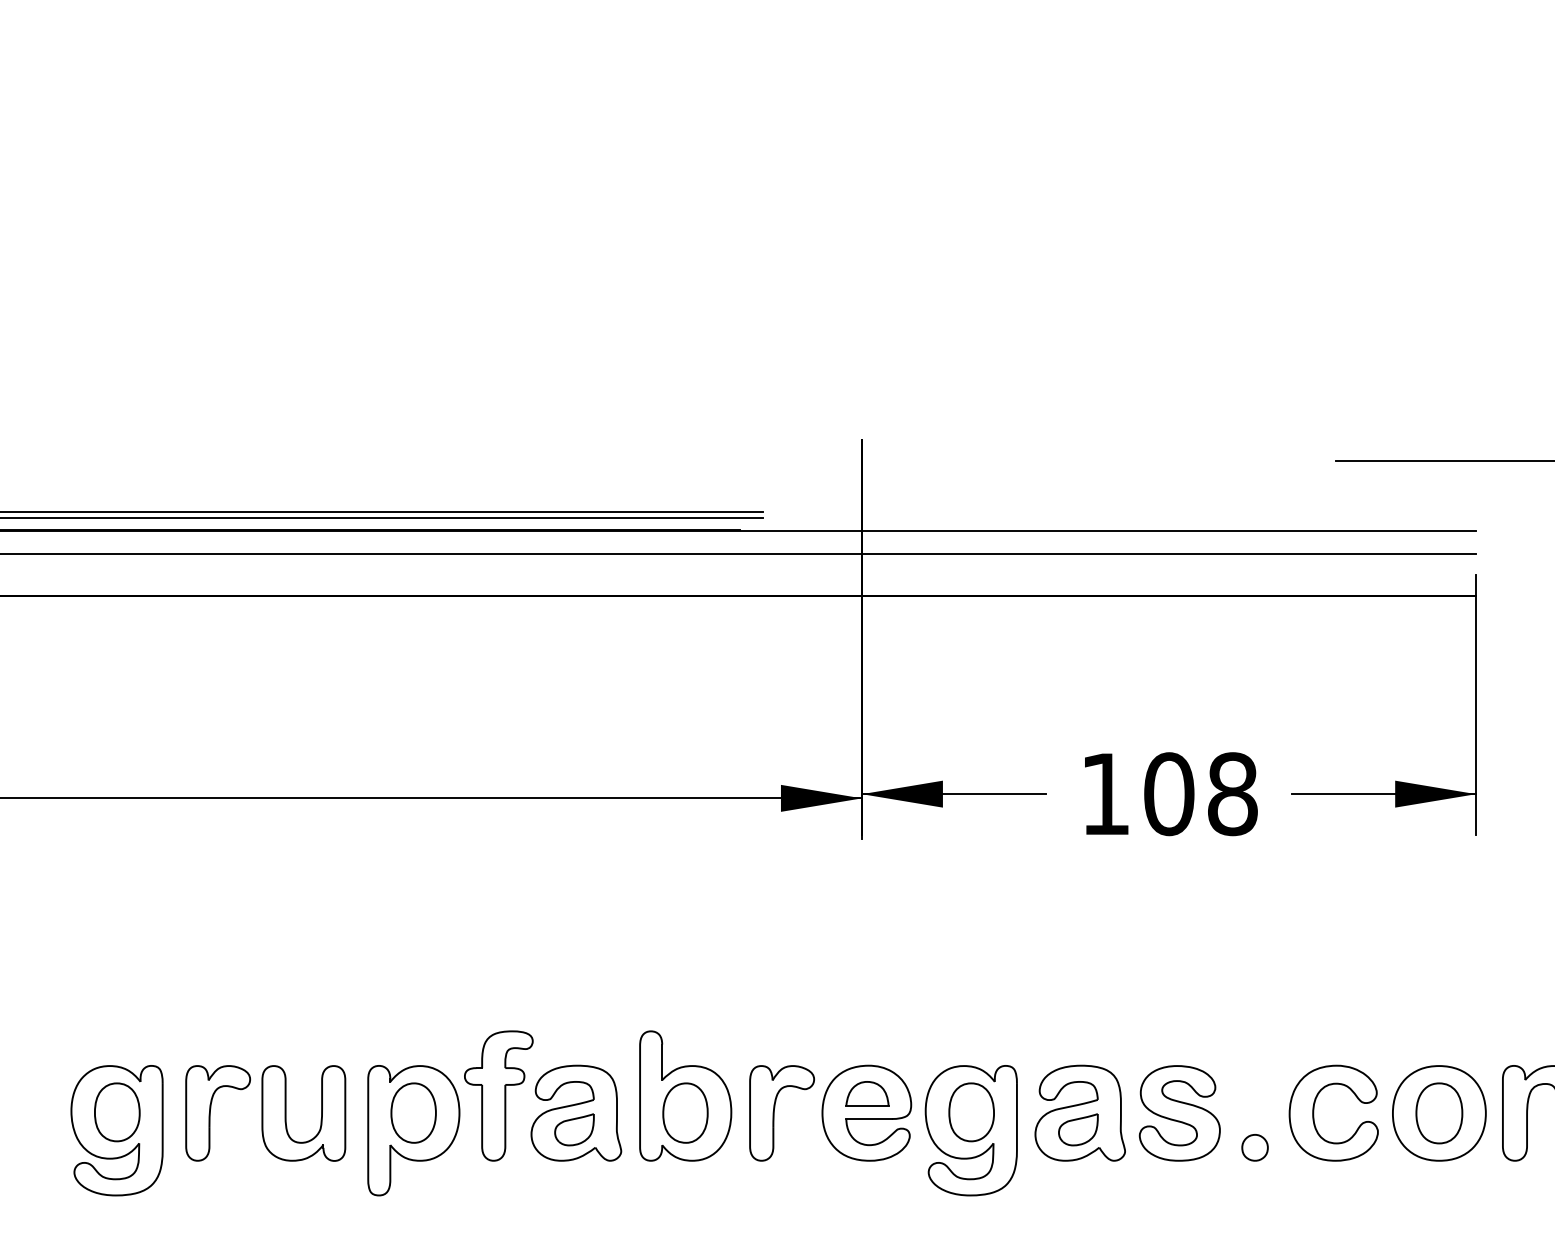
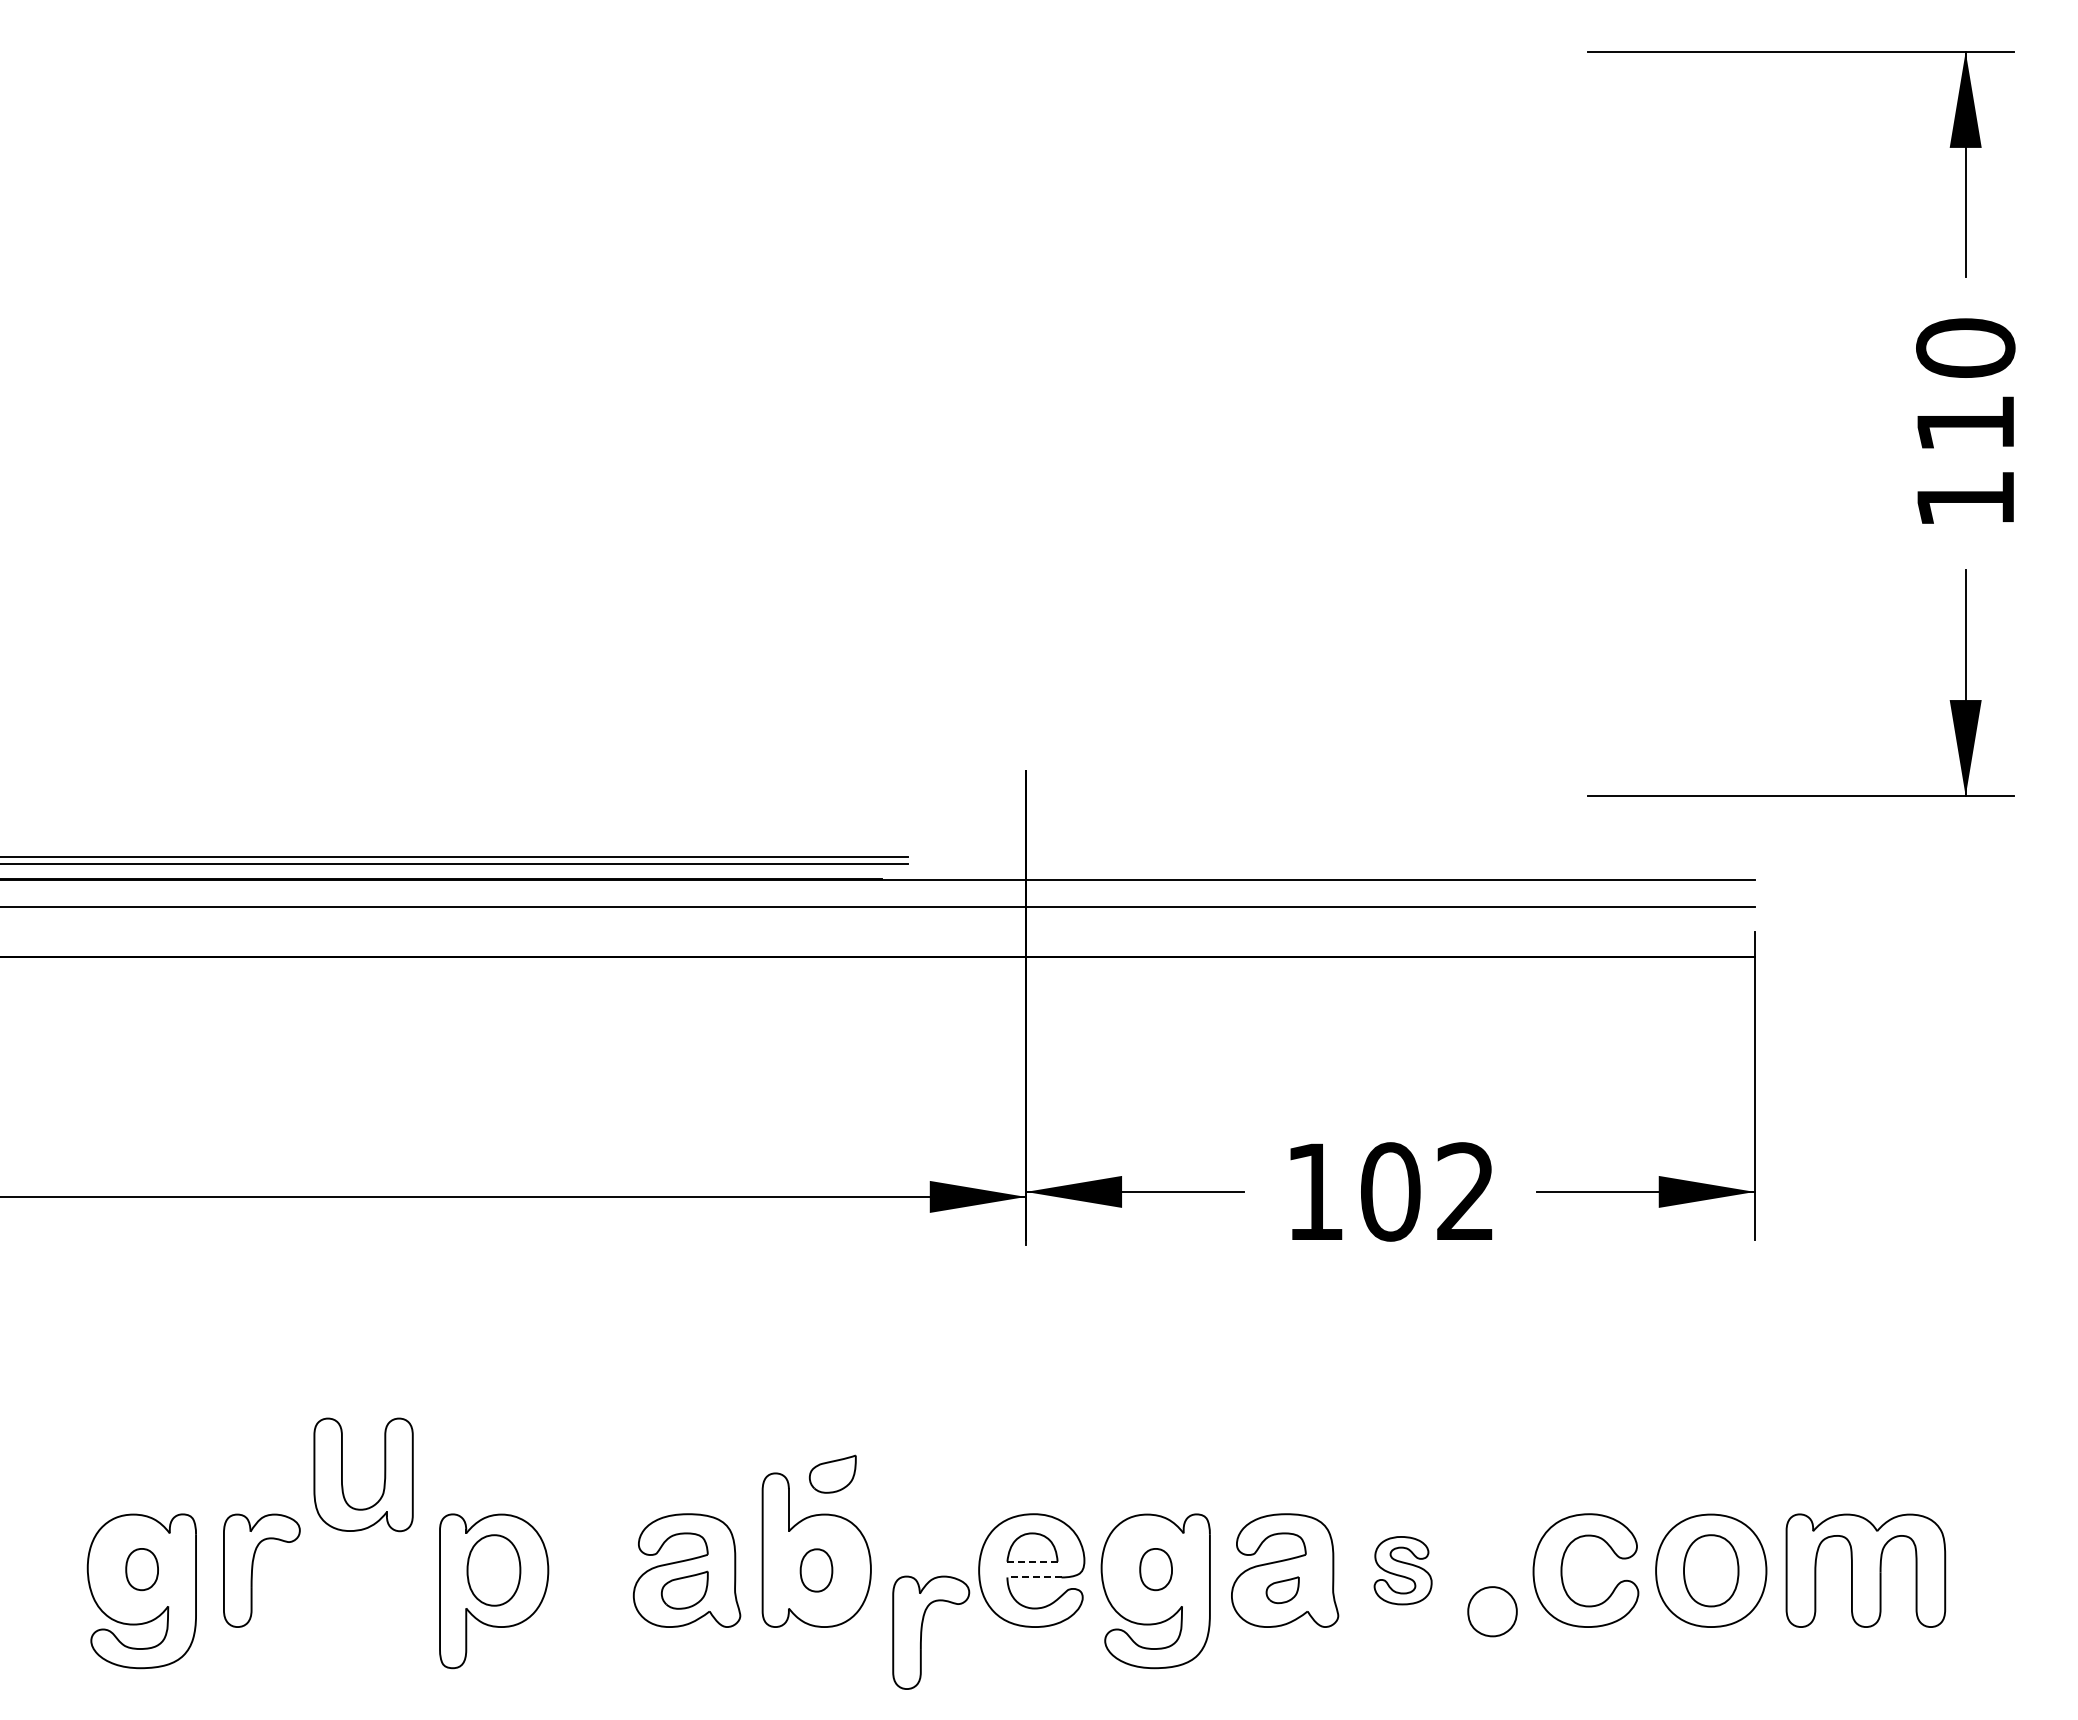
text: (1232, 793) -> (1465, 1191), 108 -> 102
part: (698, 1031) -> (832, 1473), added
part: (498, 1095) -> (594, 1549), removed
line: (868, 1105) -> (1033, 1561), solid -> dashed
part: (116, 1112) -> (141, 1569), size x0.6
part: (971, 1112) -> (1155, 1569), size x0.6
part: (286, 1113) -> (342, 1474), moved
part: (685, 1113) -> (816, 1570), size x0.6
part: (774, 1113) -> (922, 1632), moved
part: (1179, 1113) -> (1402, 1570), size x0.6
line: (869, 1119) -> (1034, 1577), solid -> dashed
part: (1078, 1129) -> (1282, 1589), size x0.7
part: (1255, 1147) -> (1492, 1611), size x1.6

